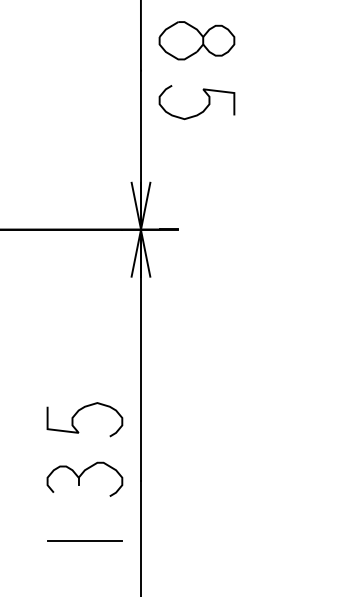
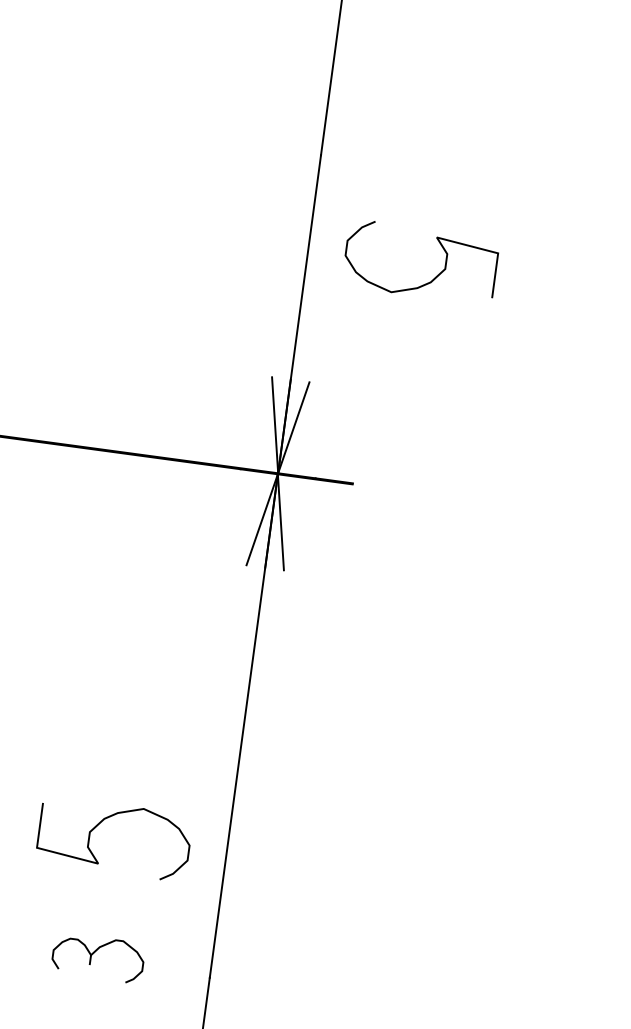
part: (196, 40) -> (440, 109), removed
curve: (203, 109) -> (431, 277), moved
part: (84, 478) -> (97, 956), size x0.6

